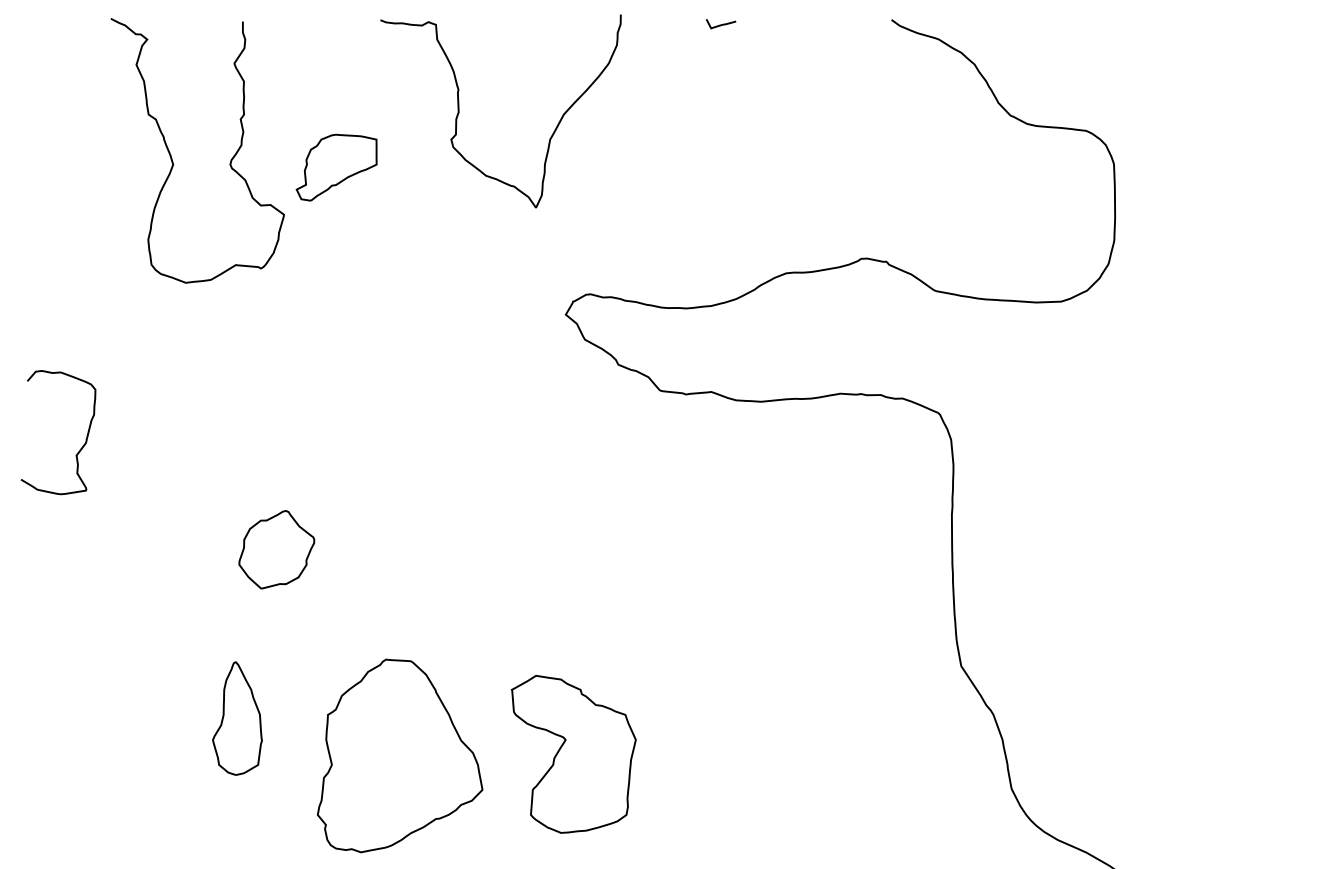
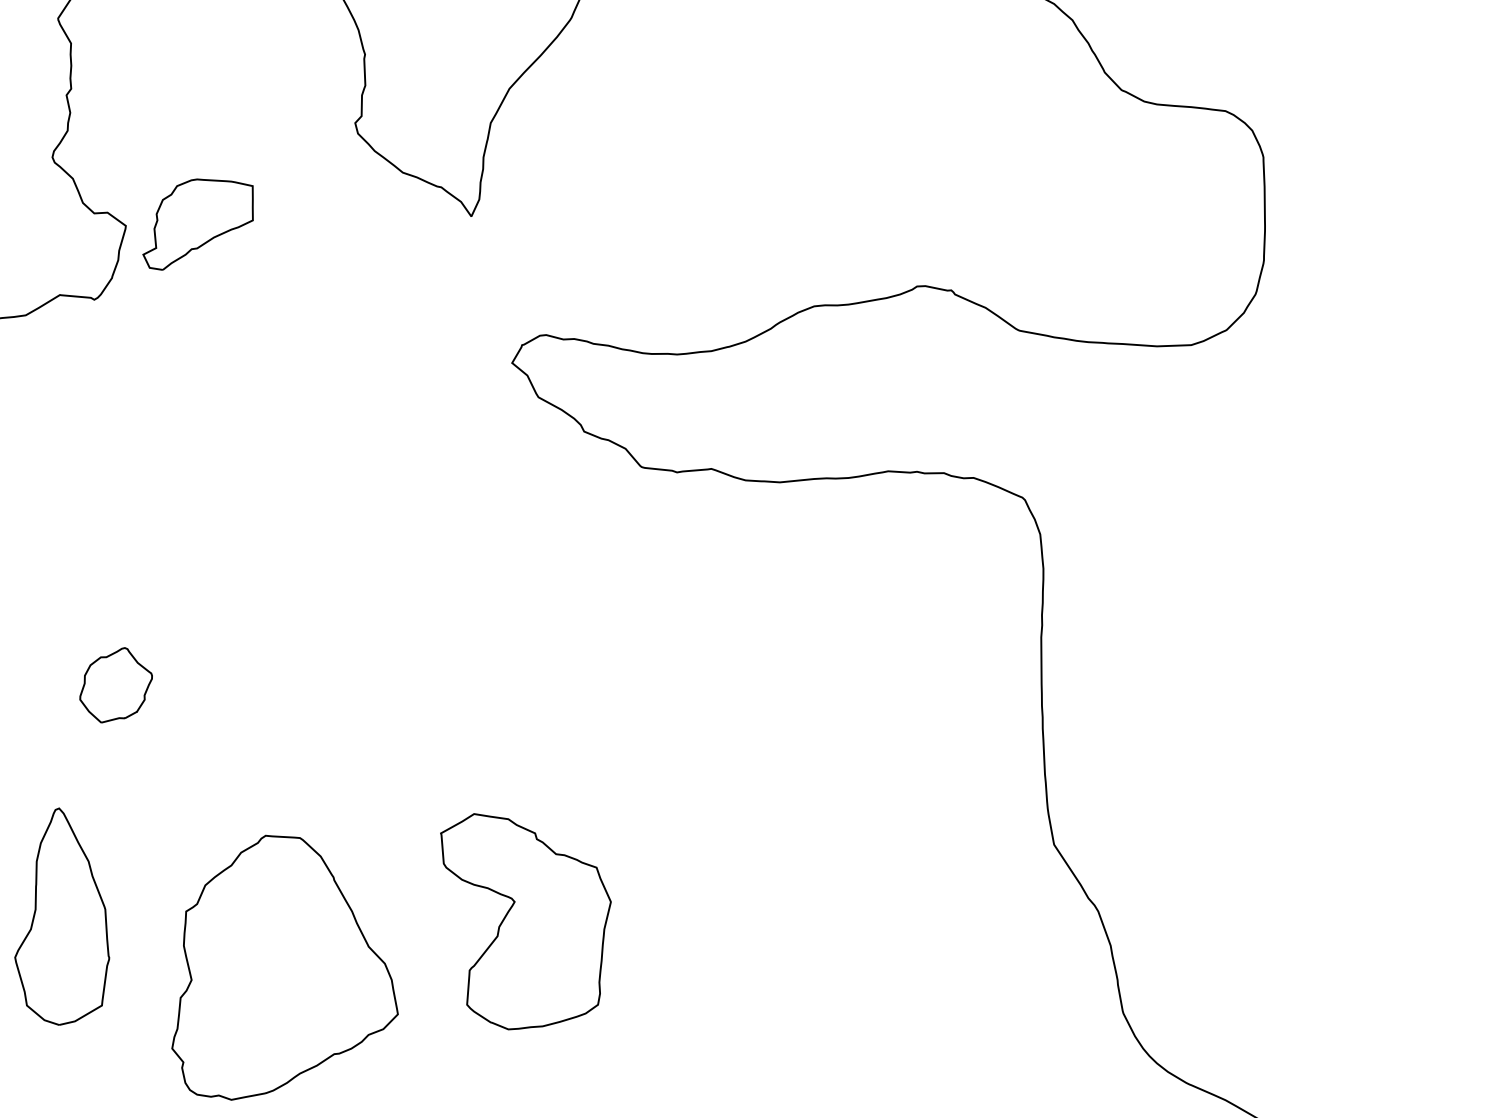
part: (336, 167) -> (197, 224), moved
part: (276, 549) -> (115, 684), size x0.7
part: (237, 718) -> (62, 916), size x1.4
part: (573, 753) -> (525, 920), moved

